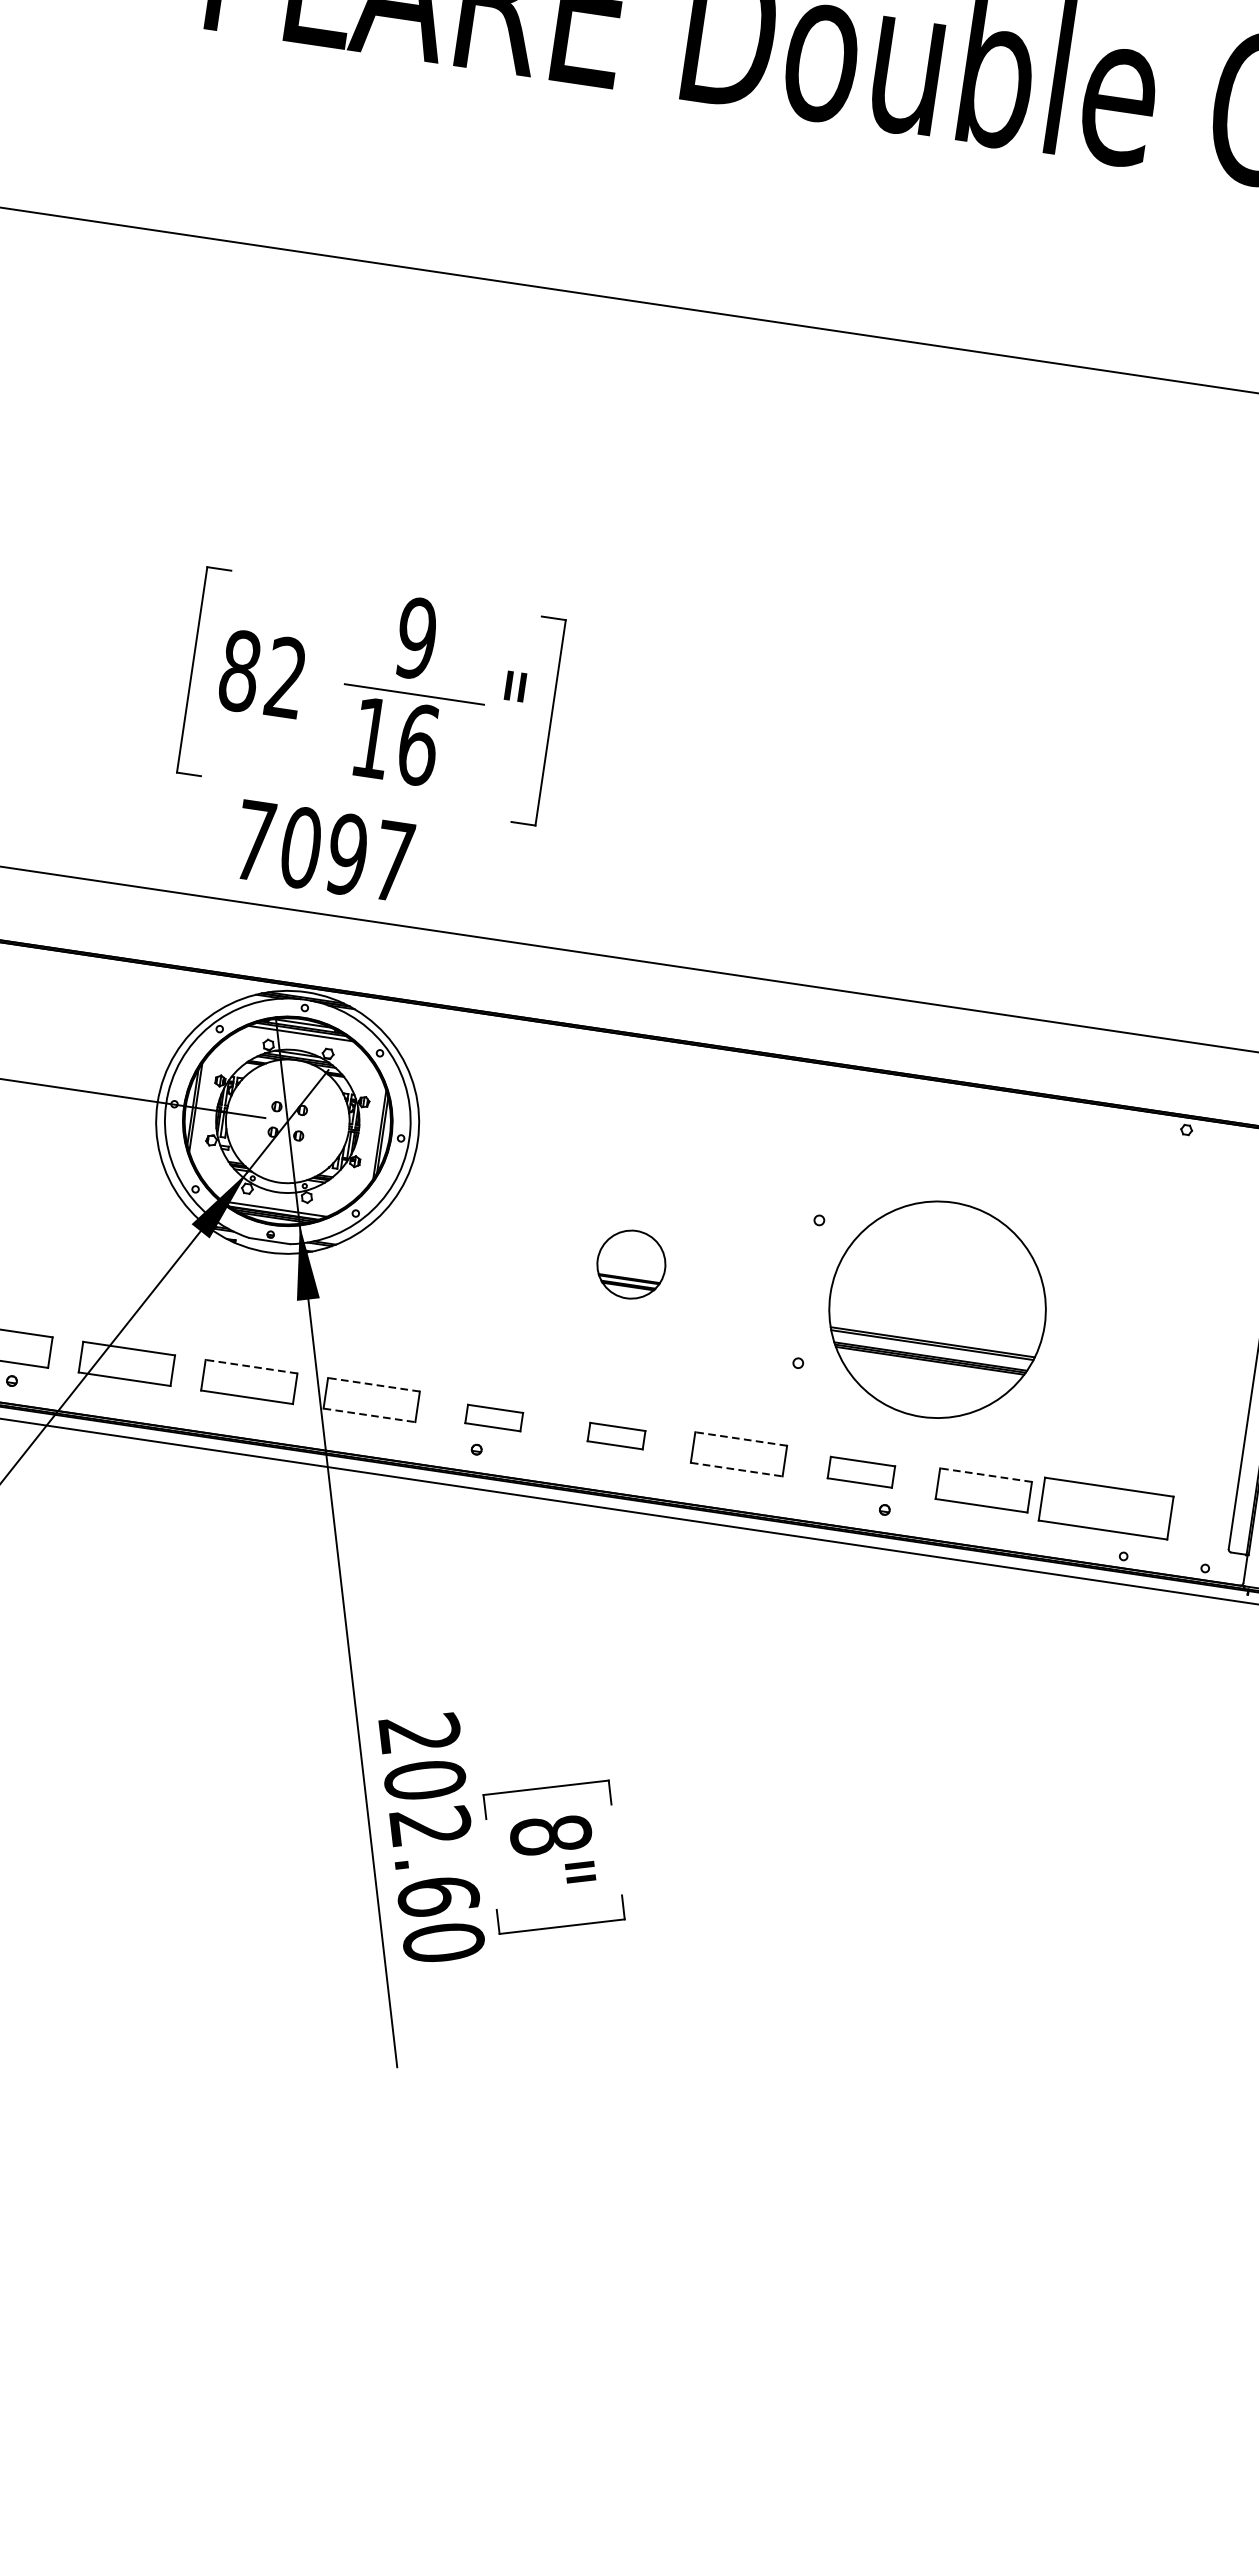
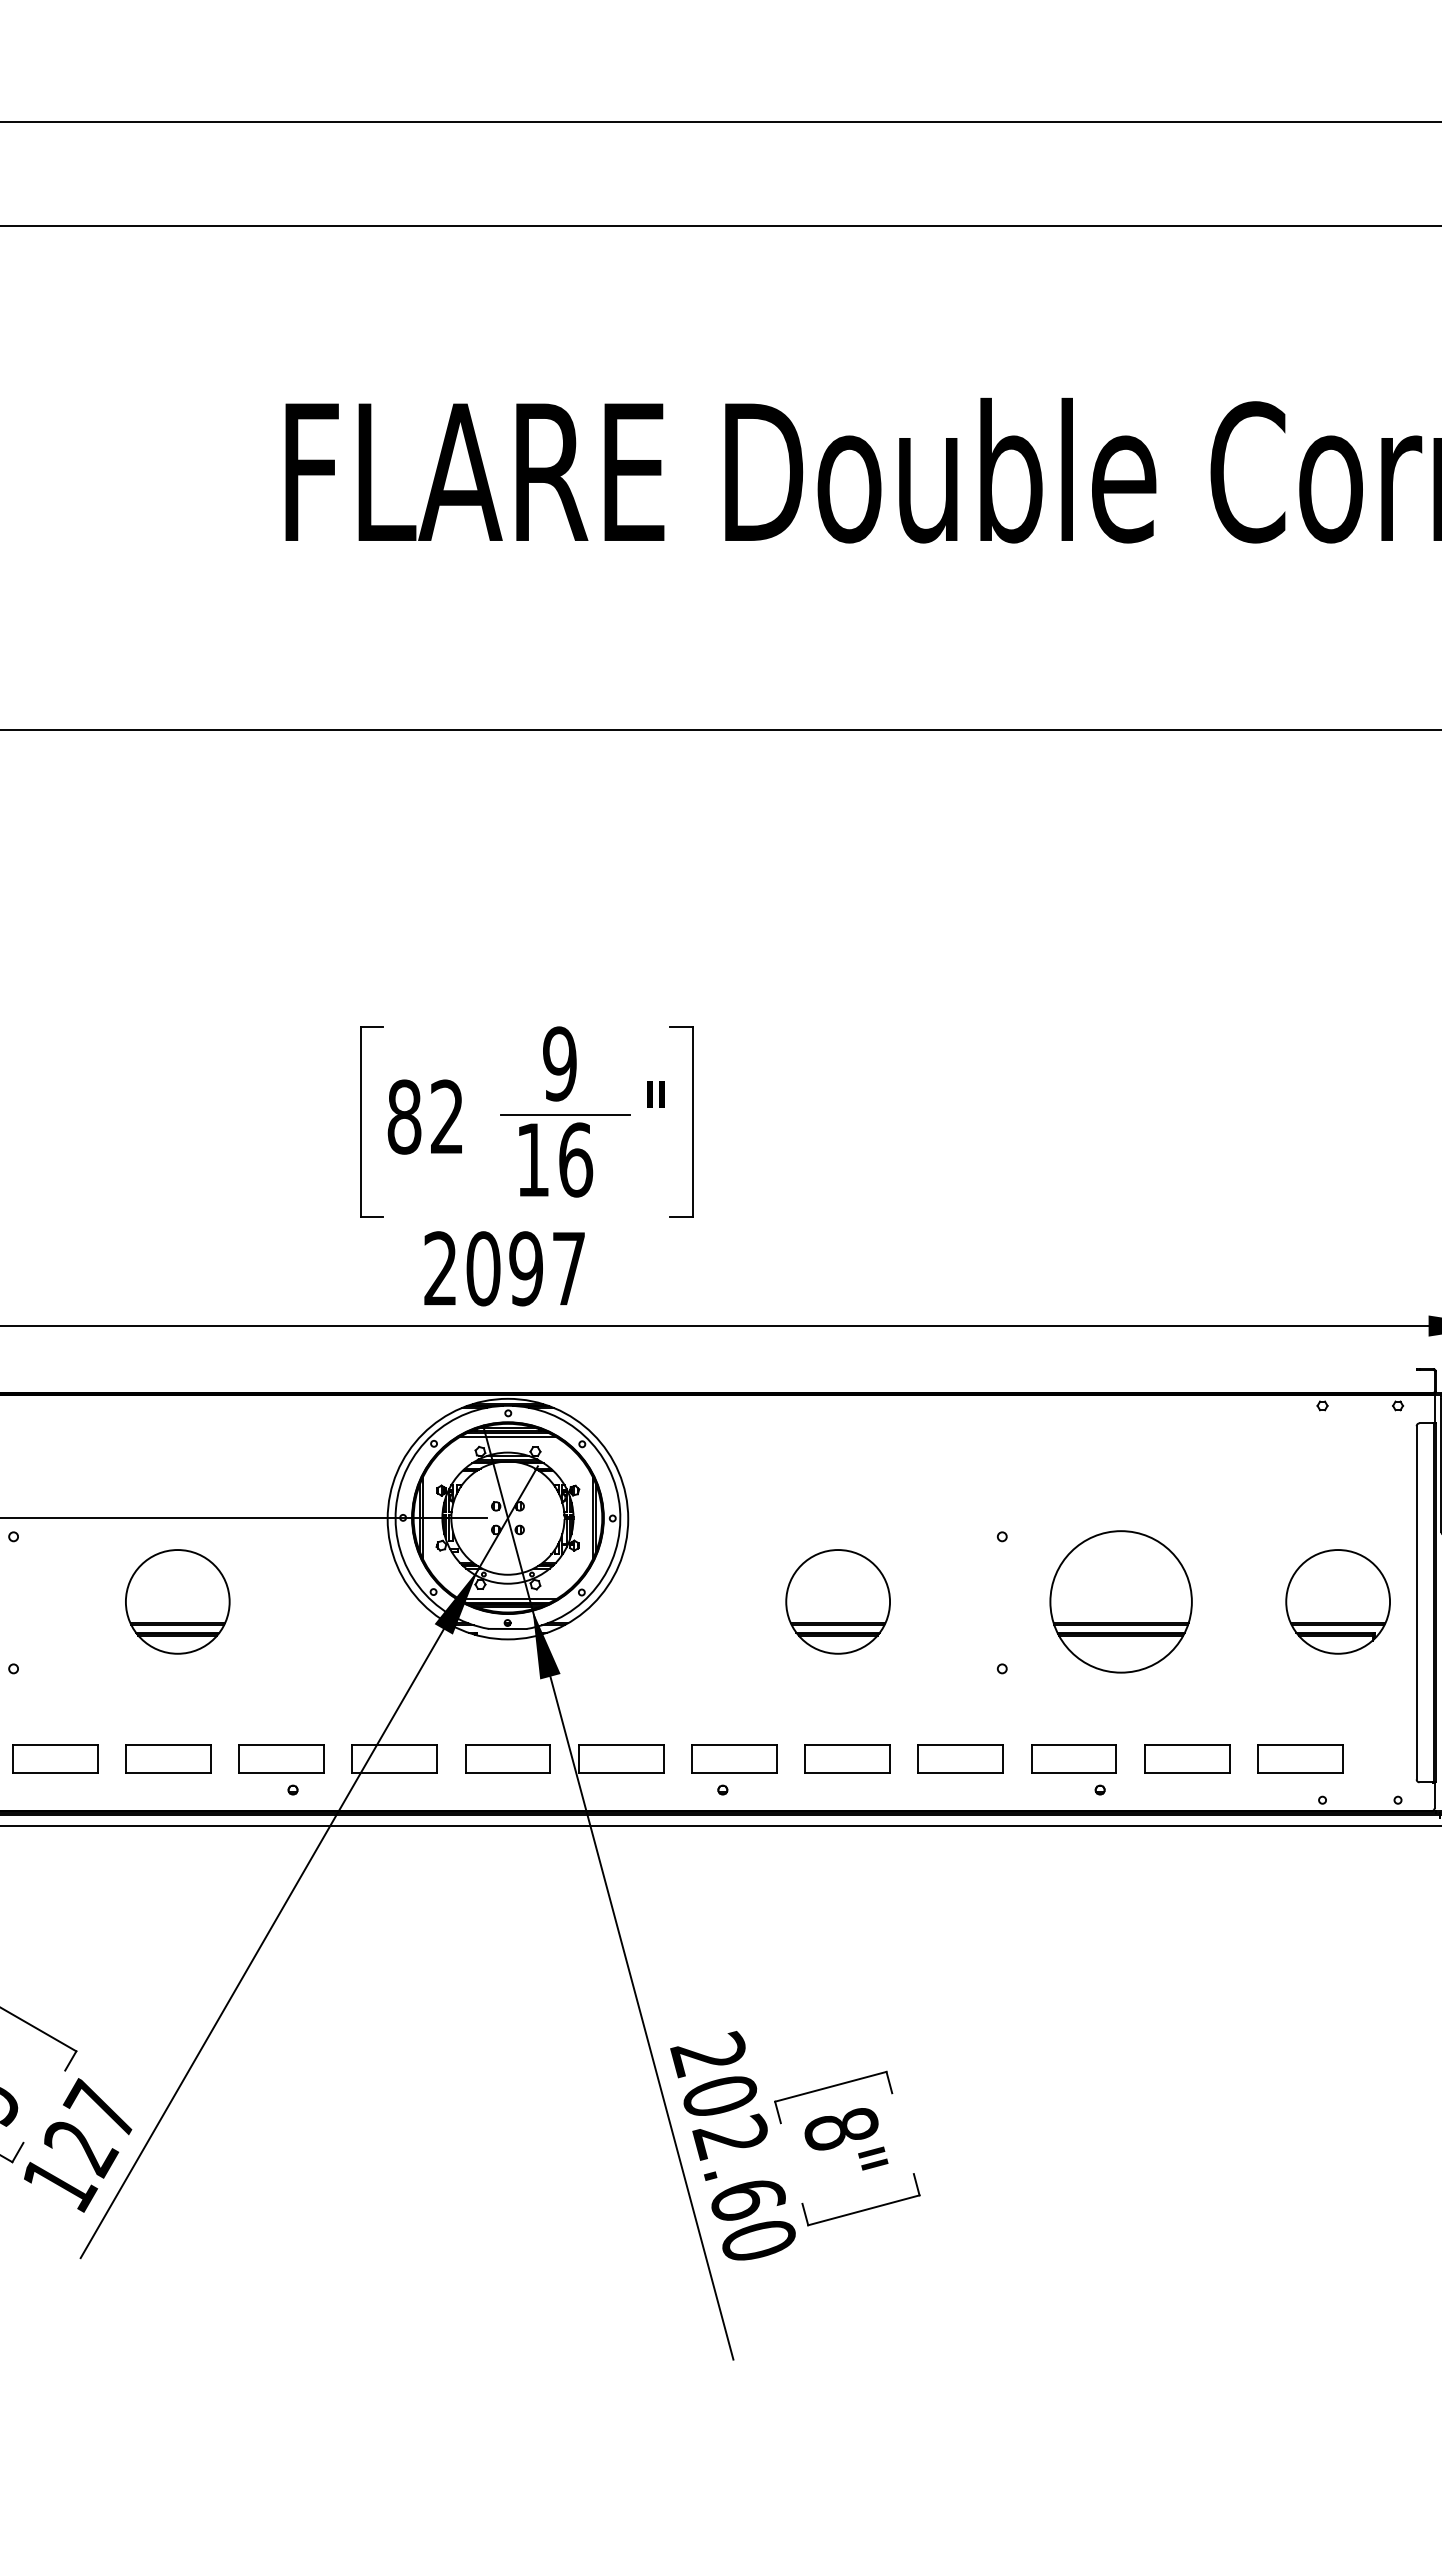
text: (254, 840) -> (440, 1268), 7097 -> 2097
part: (630, 1264) -> (837, 1601), size x1.67
part: (936, 1309) -> (1120, 1601), size x0.71
part: (1171, 1343) -> (1337, 1601), added
line: (251, 1367) -> (507, 1745), dashed -> solid
line: (373, 1385) -> (620, 1745), dashed -> solid
line: (369, 1415) -> (621, 1773), dashed -> solid
part: (494, 1417) -> (734, 1758), size x1.67
part: (616, 1435) -> (847, 1758), size x1.67
line: (740, 1439) -> (960, 1745), dashed -> solid
line: (737, 1469) -> (961, 1773), dashed -> solid
part: (860, 1471) -> (1073, 1758), size x1.43
line: (985, 1475) -> (1186, 1745), dashed -> solid
part: (1106, 1507) -> (1300, 1758), size x0.71

